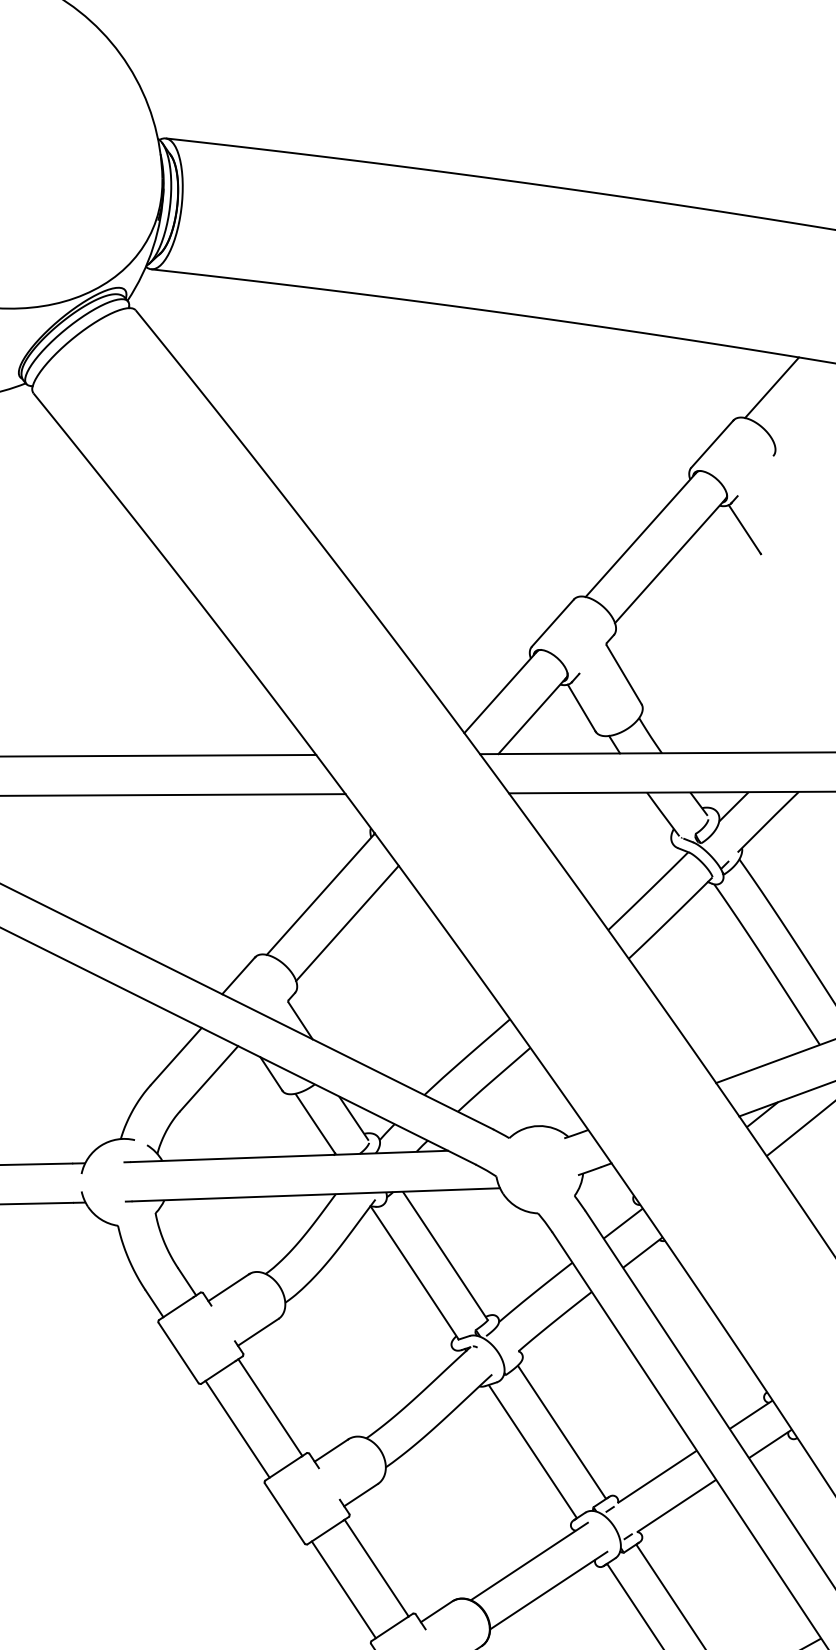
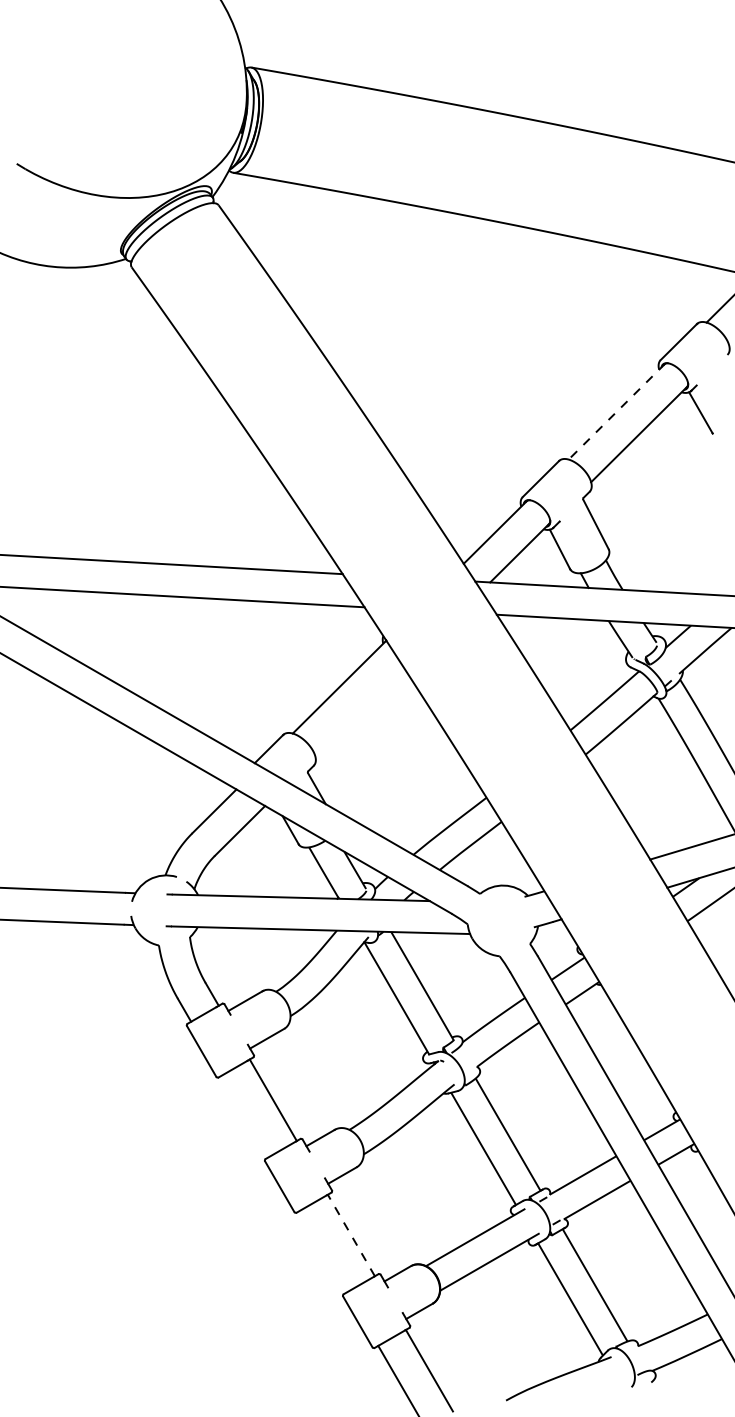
line: (640, 534) -> (616, 411), solid -> dashed
line: (347, 923) -> (359, 712), removed
line: (237, 1428) -> (245, 1115), removed
line: (376, 1568) -> (351, 1235), solid -> dashed
line: (343, 1589) -> (323, 1251), removed

